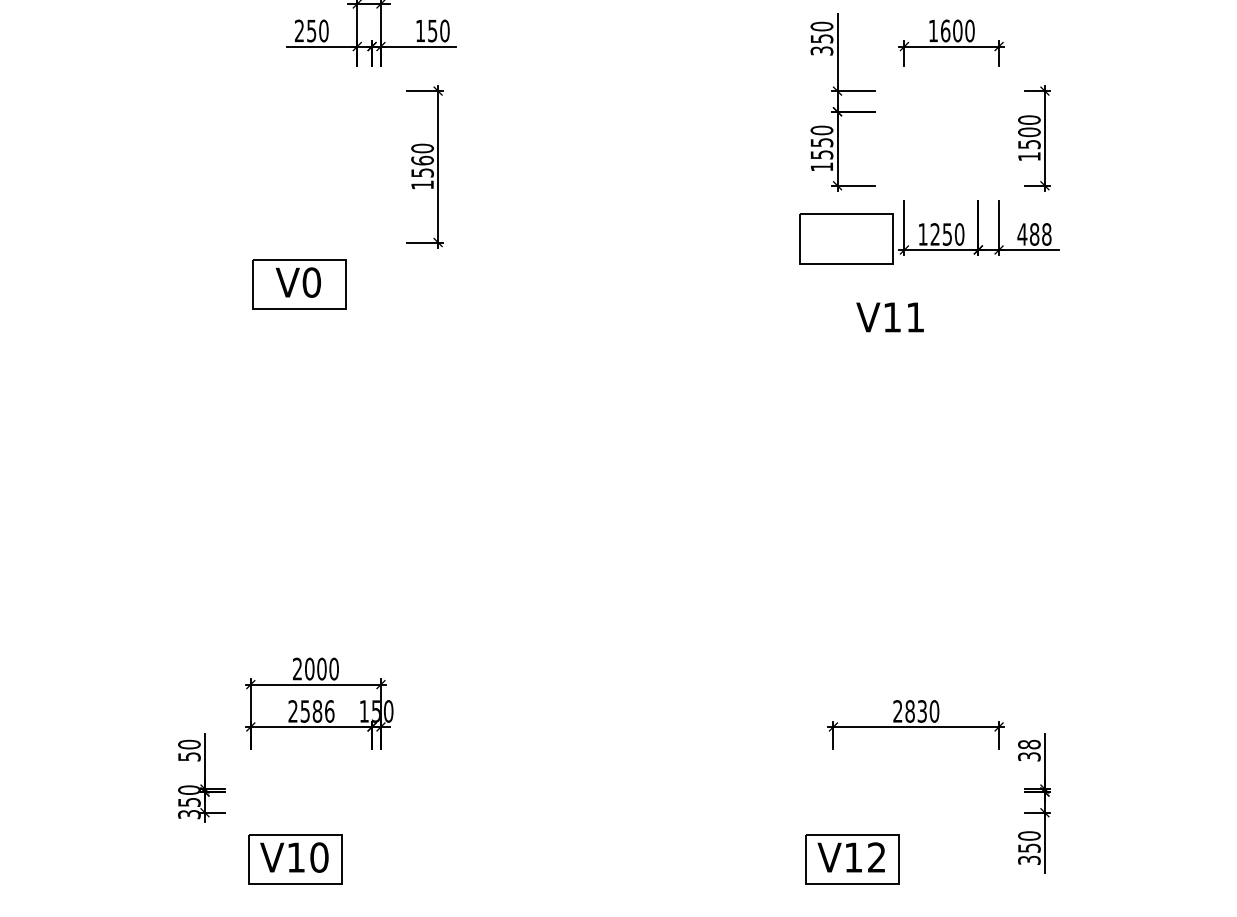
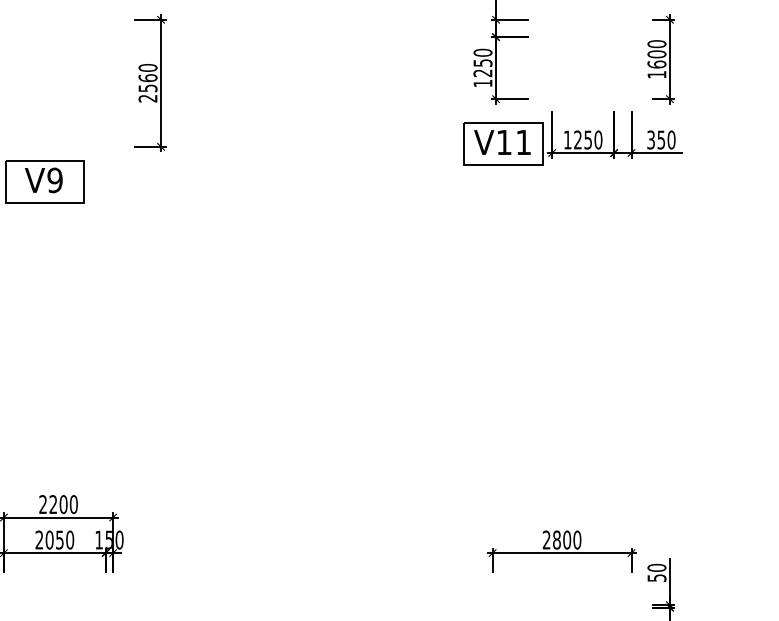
text: (1029, 144) -> (657, 64), 1500 -> 1600
text: (821, 154) -> (482, 72), 1550 -> 1250
text: (422, 184) -> (147, 98), 1560 -> 2560
text: (1034, 234) -> (661, 140), 488 -> 350
text: (311, 282) -> (54, 180), V0 -> V9
text: (889, 317) -> (501, 142), moved
text: (309, 668) -> (53, 504), 2000 -> 2200
text: (317, 711) -> (59, 540), 2586 -> 2050
text: (922, 711) -> (567, 540), 2830 -> 2800
text: (1029, 749) -> (657, 571), 38 -> 50

